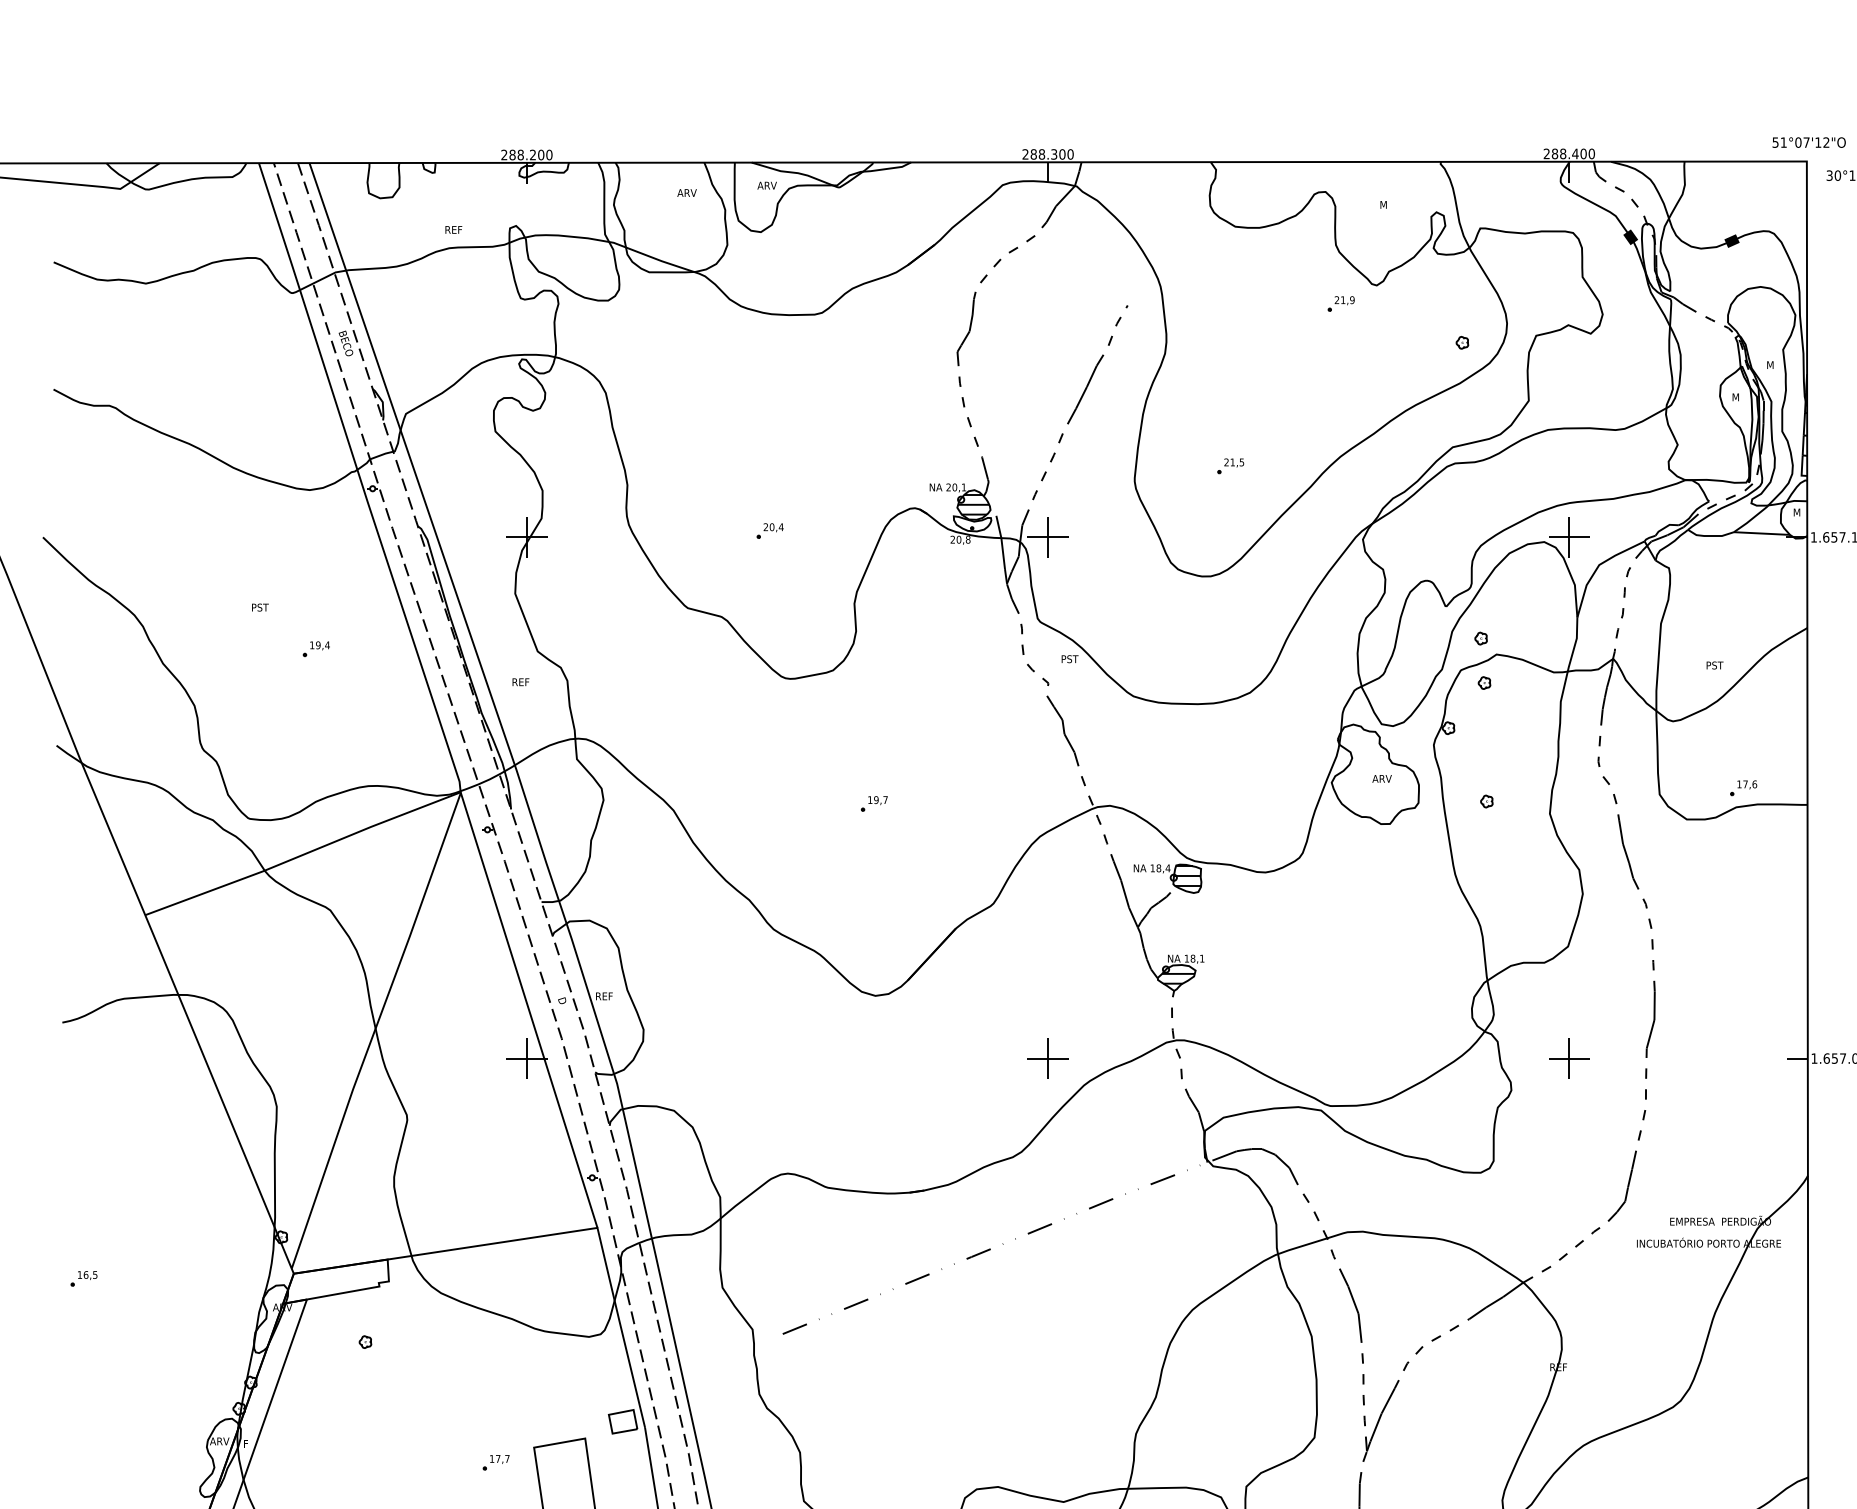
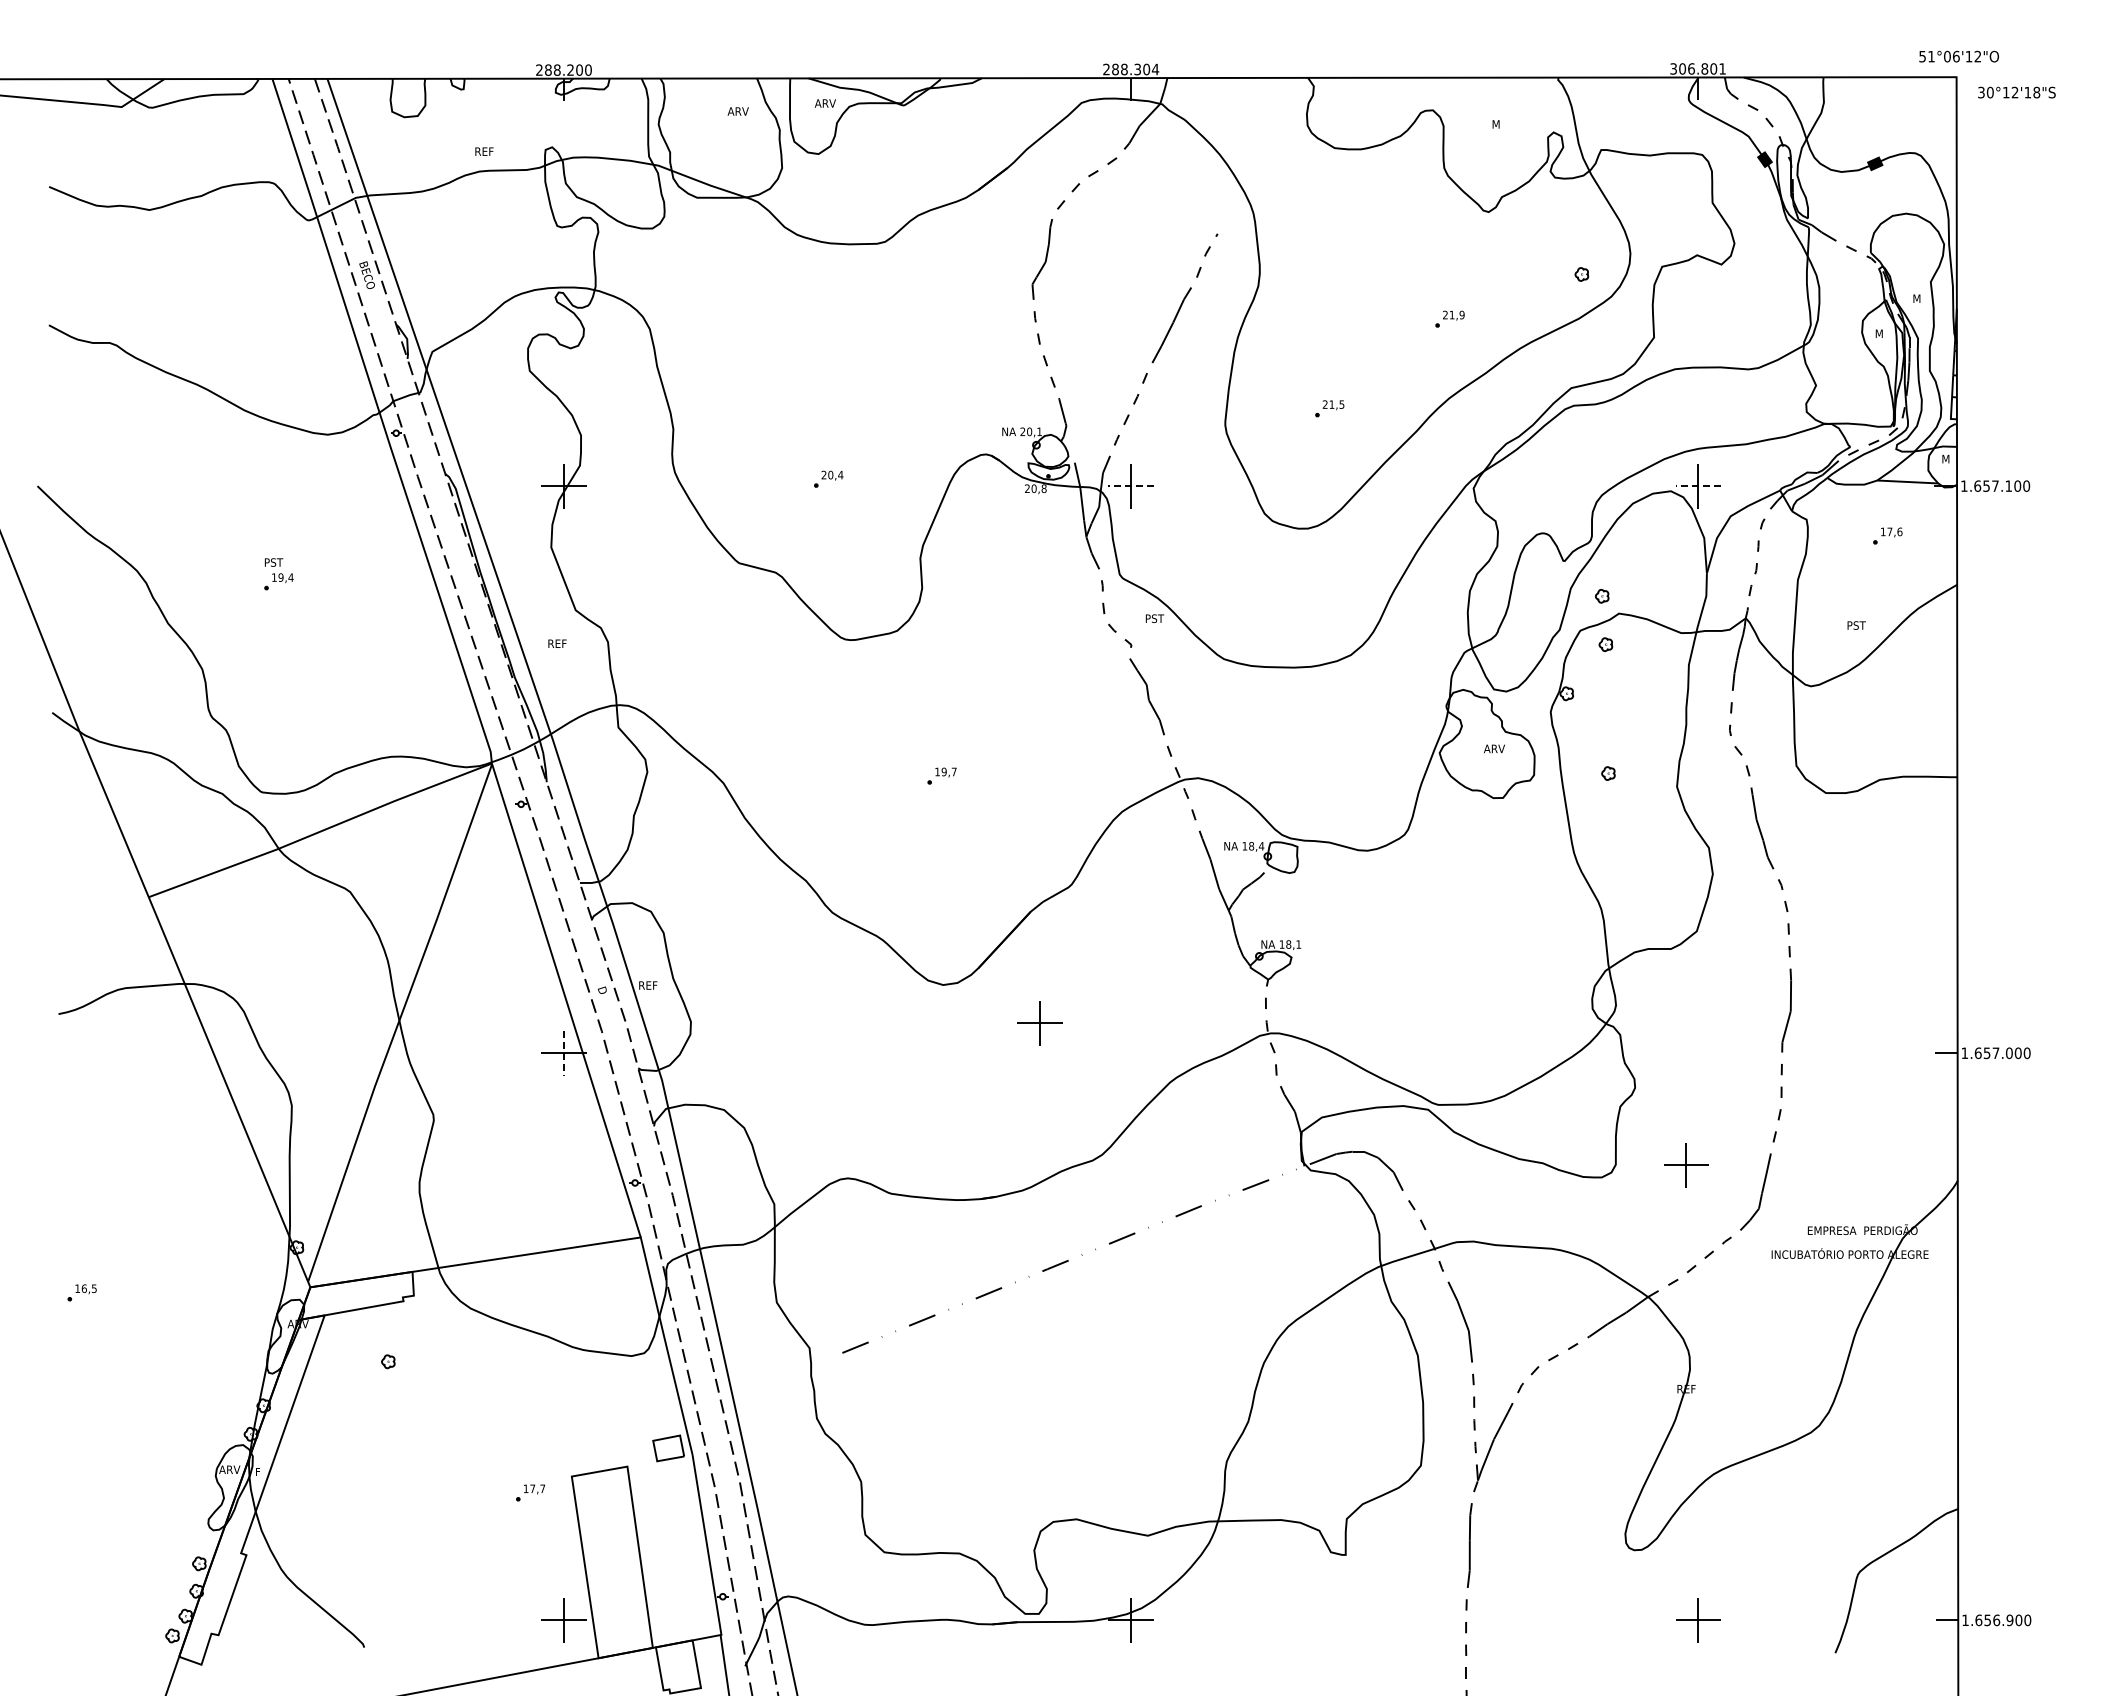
text: (1805, 142) -> (1955, 56), 51°07'12"O -> 51°06'12"O
text: (1569, 153) -> (1698, 68), 288.400 -> 306.801
text: (1070, 154) -> (1155, 69), 288.300 -> 288.304
part: (1340, 303) -> (1449, 318), moved
hatch: (974, 504) -> (1050, 450), removed
line: (1048, 537) -> (1131, 486), solid -> dashed
line: (1569, 537) -> (1698, 486), solid -> dashed
part: (315, 648) -> (278, 581), moved
part: (1743, 787) -> (1887, 535), moved
hatch: (1187, 875) -> (1282, 854), removed
hatch: (1178, 978) -> (1272, 966), removed
line: (527, 1058) -> (564, 1053), solid -> dashed
part: (1047, 1058) -> (1039, 1023), moved
part: (1569, 1058) -> (1686, 1165), moved

